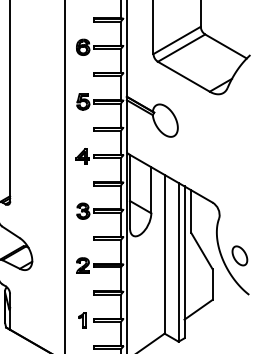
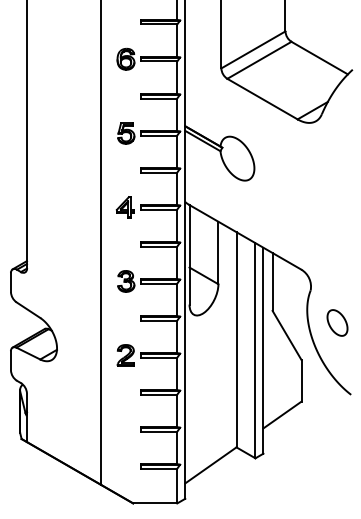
part: (239, 255) -> (337, 322), moved
part: (82, 320) -> (124, 429), removed

